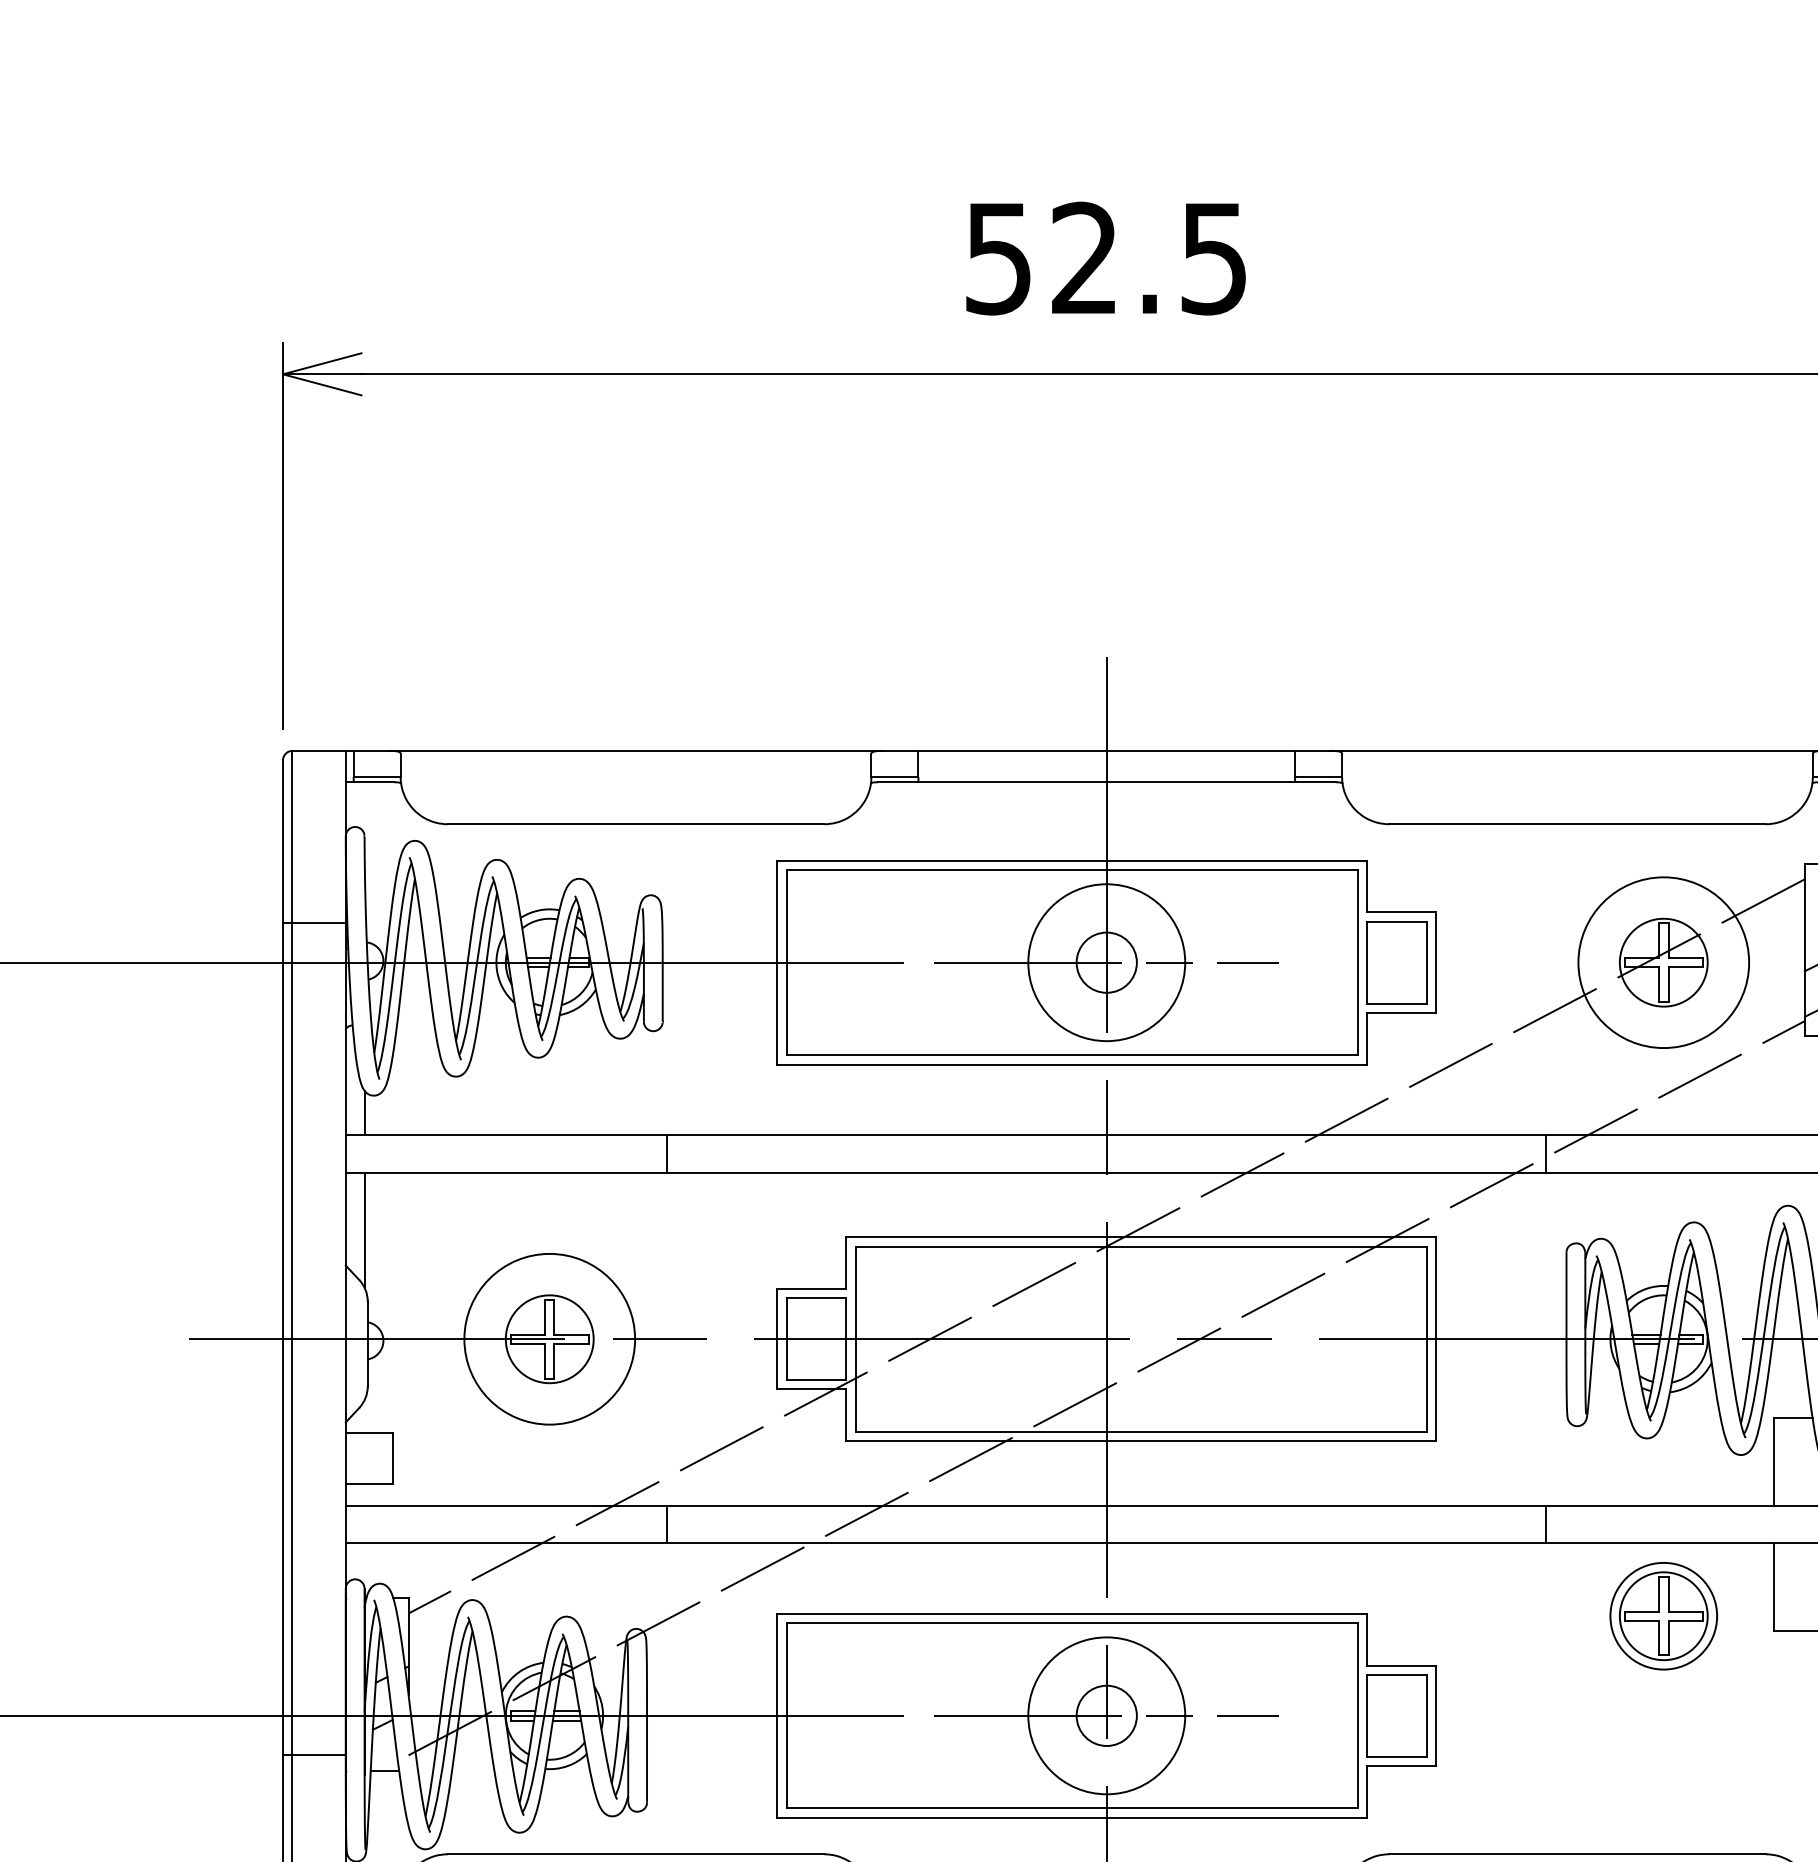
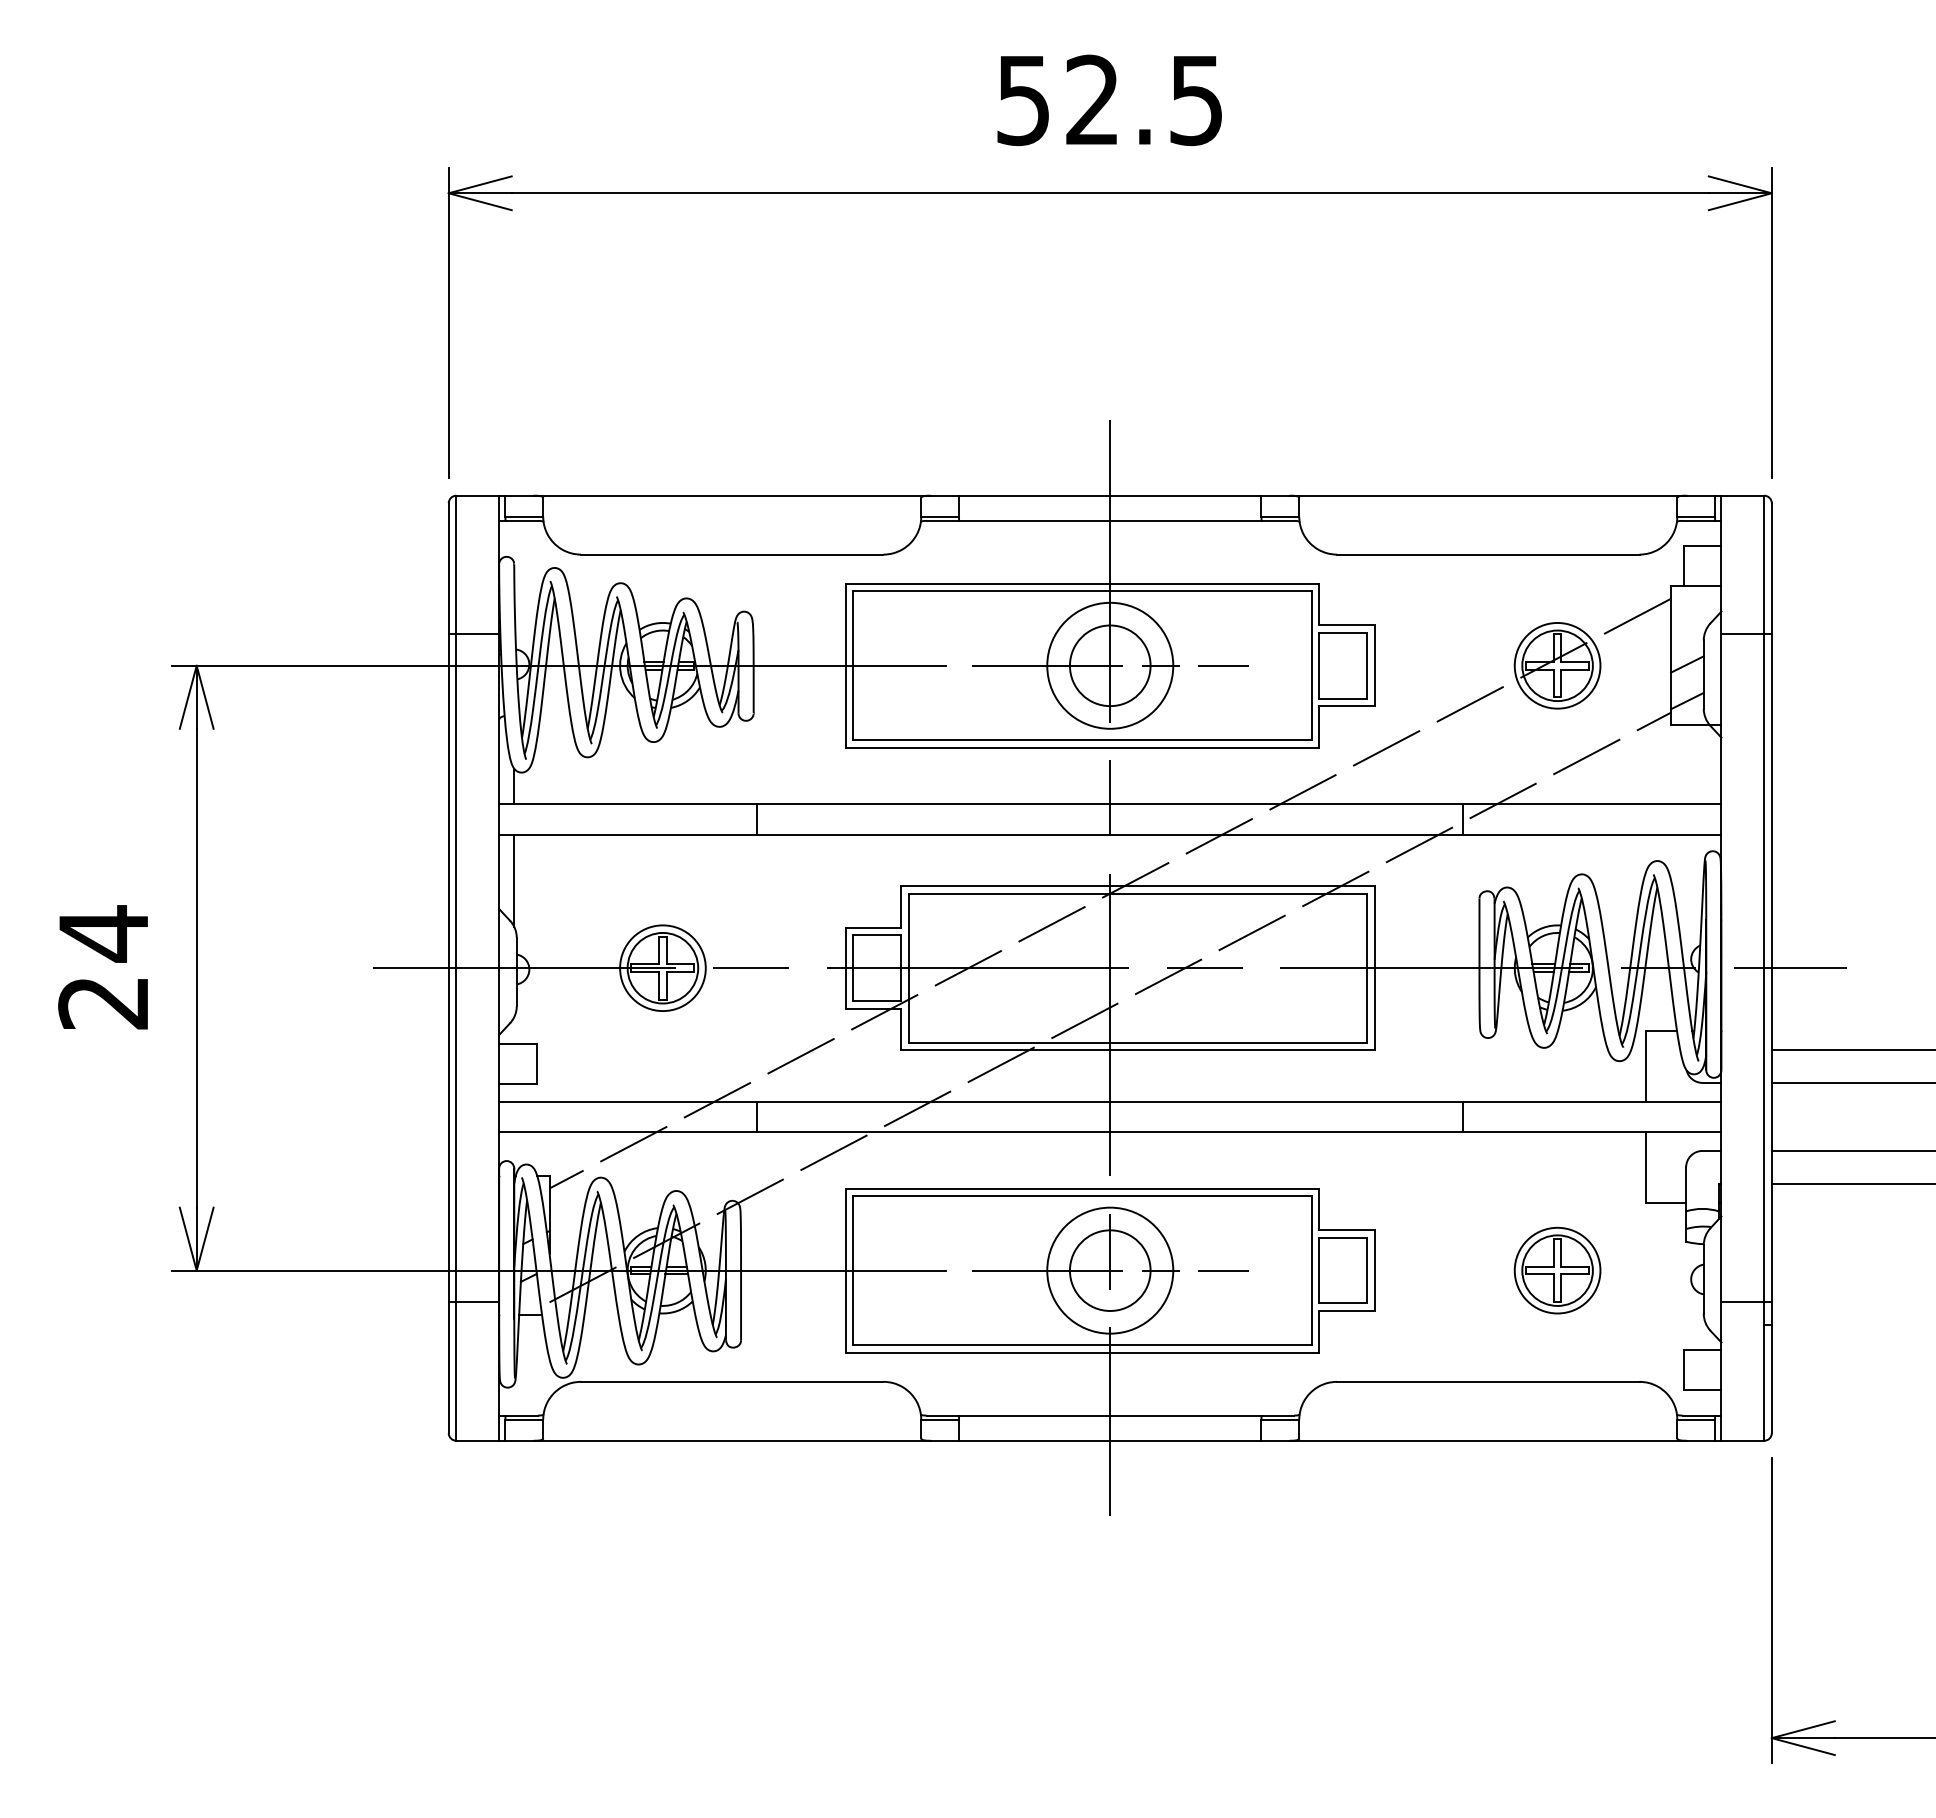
circle: (1105, 962) -> (1109, 665), size x1.67
circle: (1663, 962) -> (1557, 665), size x0.62
circle: (549, 1339) -> (662, 968), size x0.62
part: (1663, 1616) -> (1557, 1270), moved
circle: (1105, 1715) -> (1109, 1270), size x1.67

